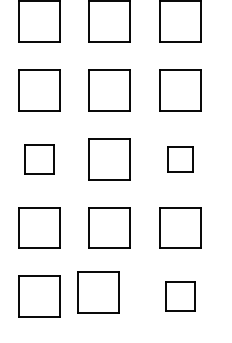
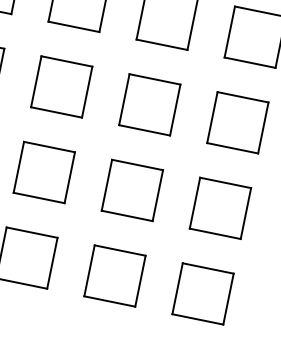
part: (39, 159) -> (62, 87), size x1.43
part: (180, 159) -> (237, 123), size x1.67
part: (98, 292) -> (114, 275), moved
part: (180, 296) -> (203, 293), size x1.43

